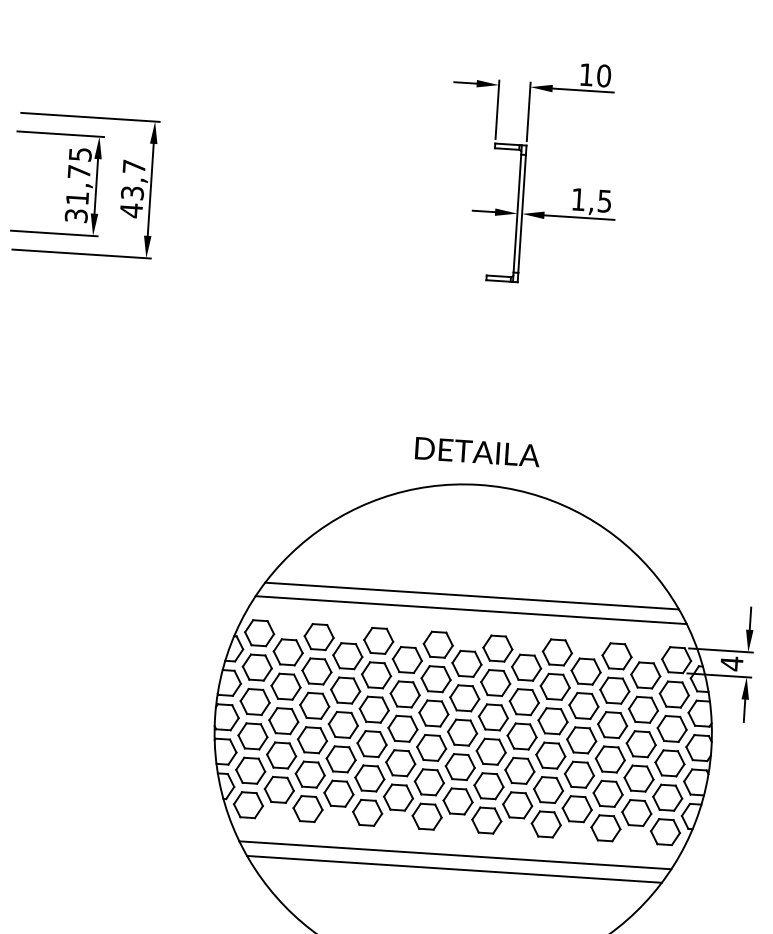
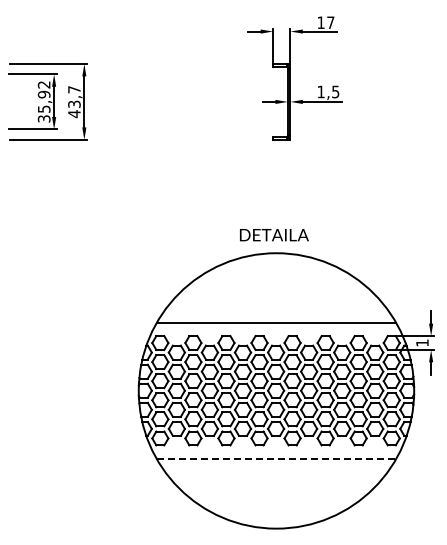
text: (603, 75) -> (330, 22), 10 -> 17
text: (77, 175) -> (43, 96), 31,75 -> 35,92
line: (472, 595) -> (276, 314), removed
text: (731, 664) -> (422, 343), 4 -> 1
line: (455, 854) -> (276, 458), solid -> dashed
line: (454, 869) -> (276, 466), removed

